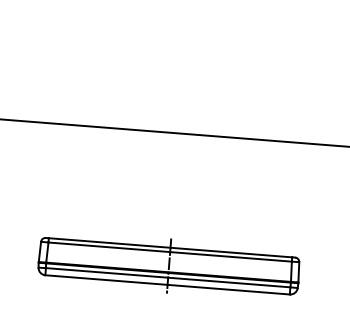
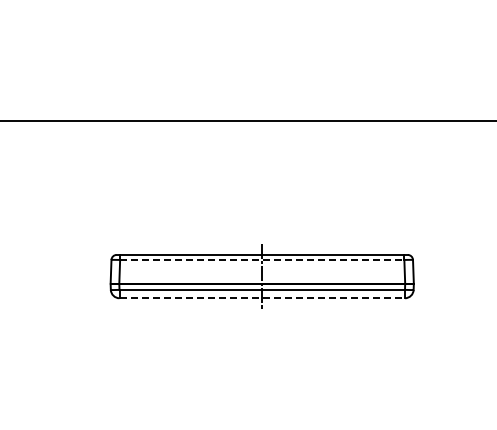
line: (170, 251) -> (262, 259), solid -> dashed
line: (167, 285) -> (262, 298), solid -> dashed

